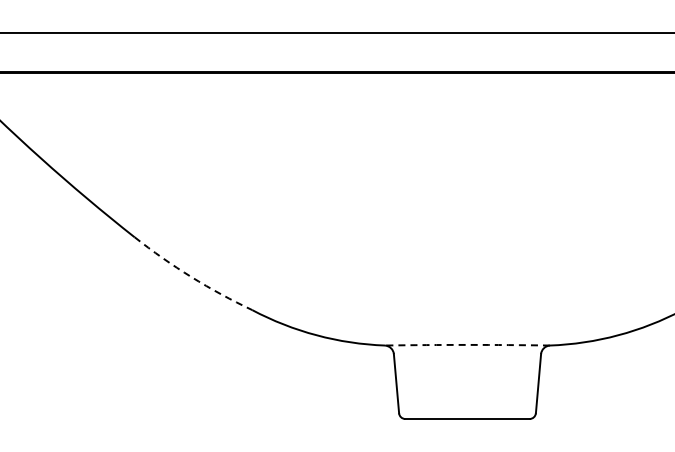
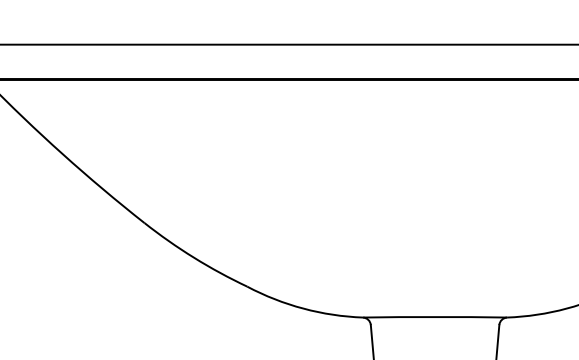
arc: (191, 277) -> (194, 258), dashed -> solid
arc: (467, 344) -> (435, 316), dashed -> solid

